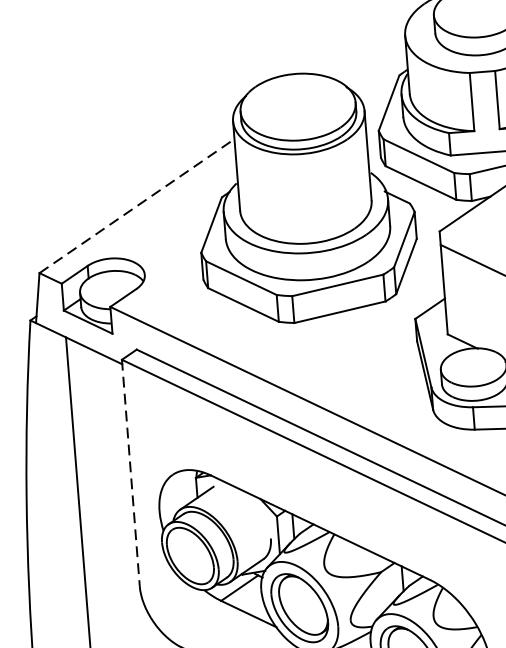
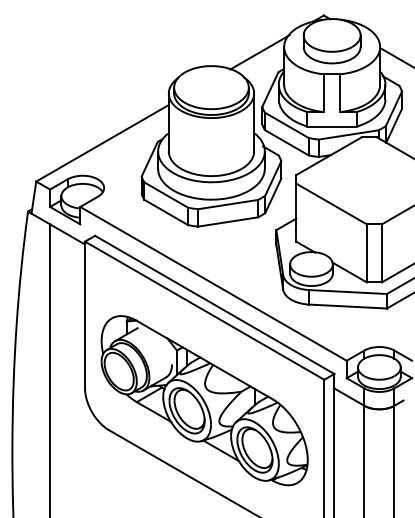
line: (367, 47) -> (259, 52), added
line: (136, 206) -> (102, 143), dashed -> solid
line: (131, 473) -> (85, 315), dashed -> solid

